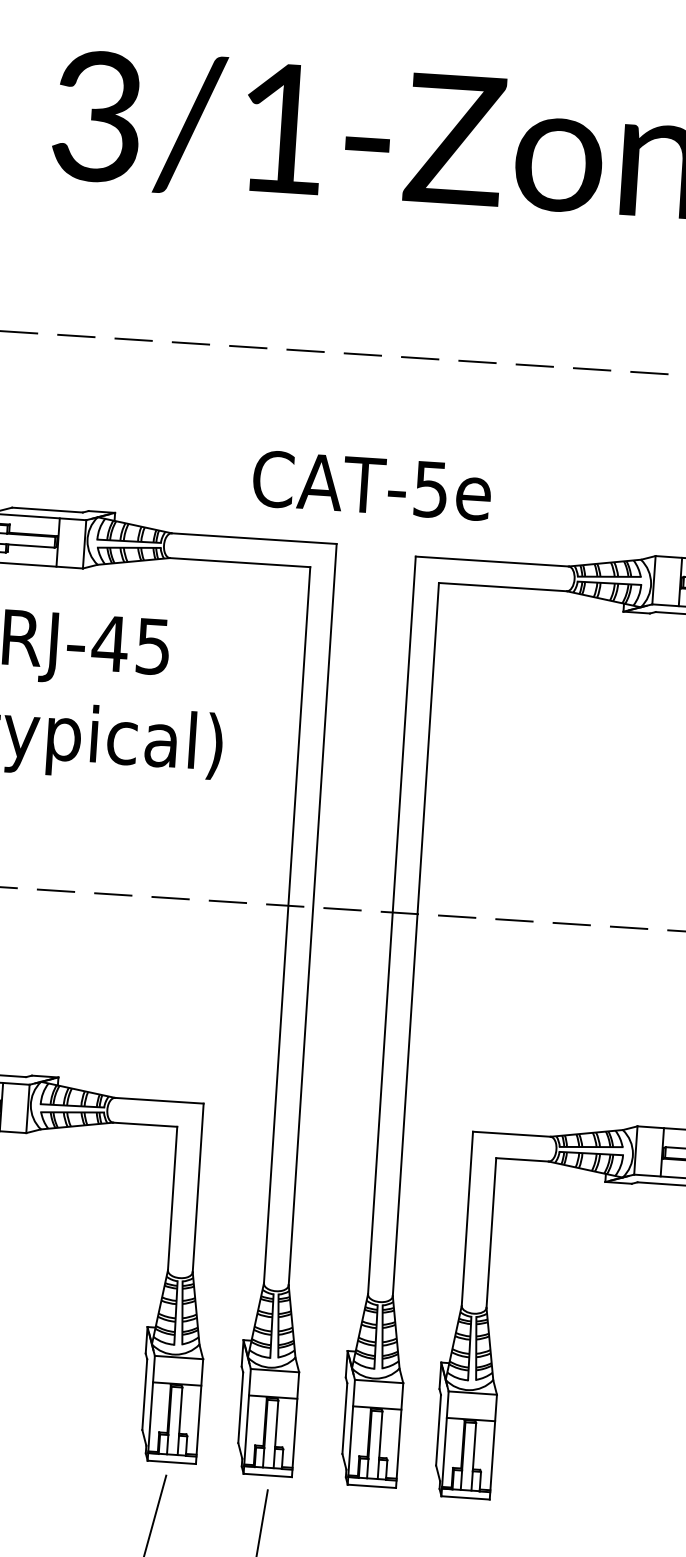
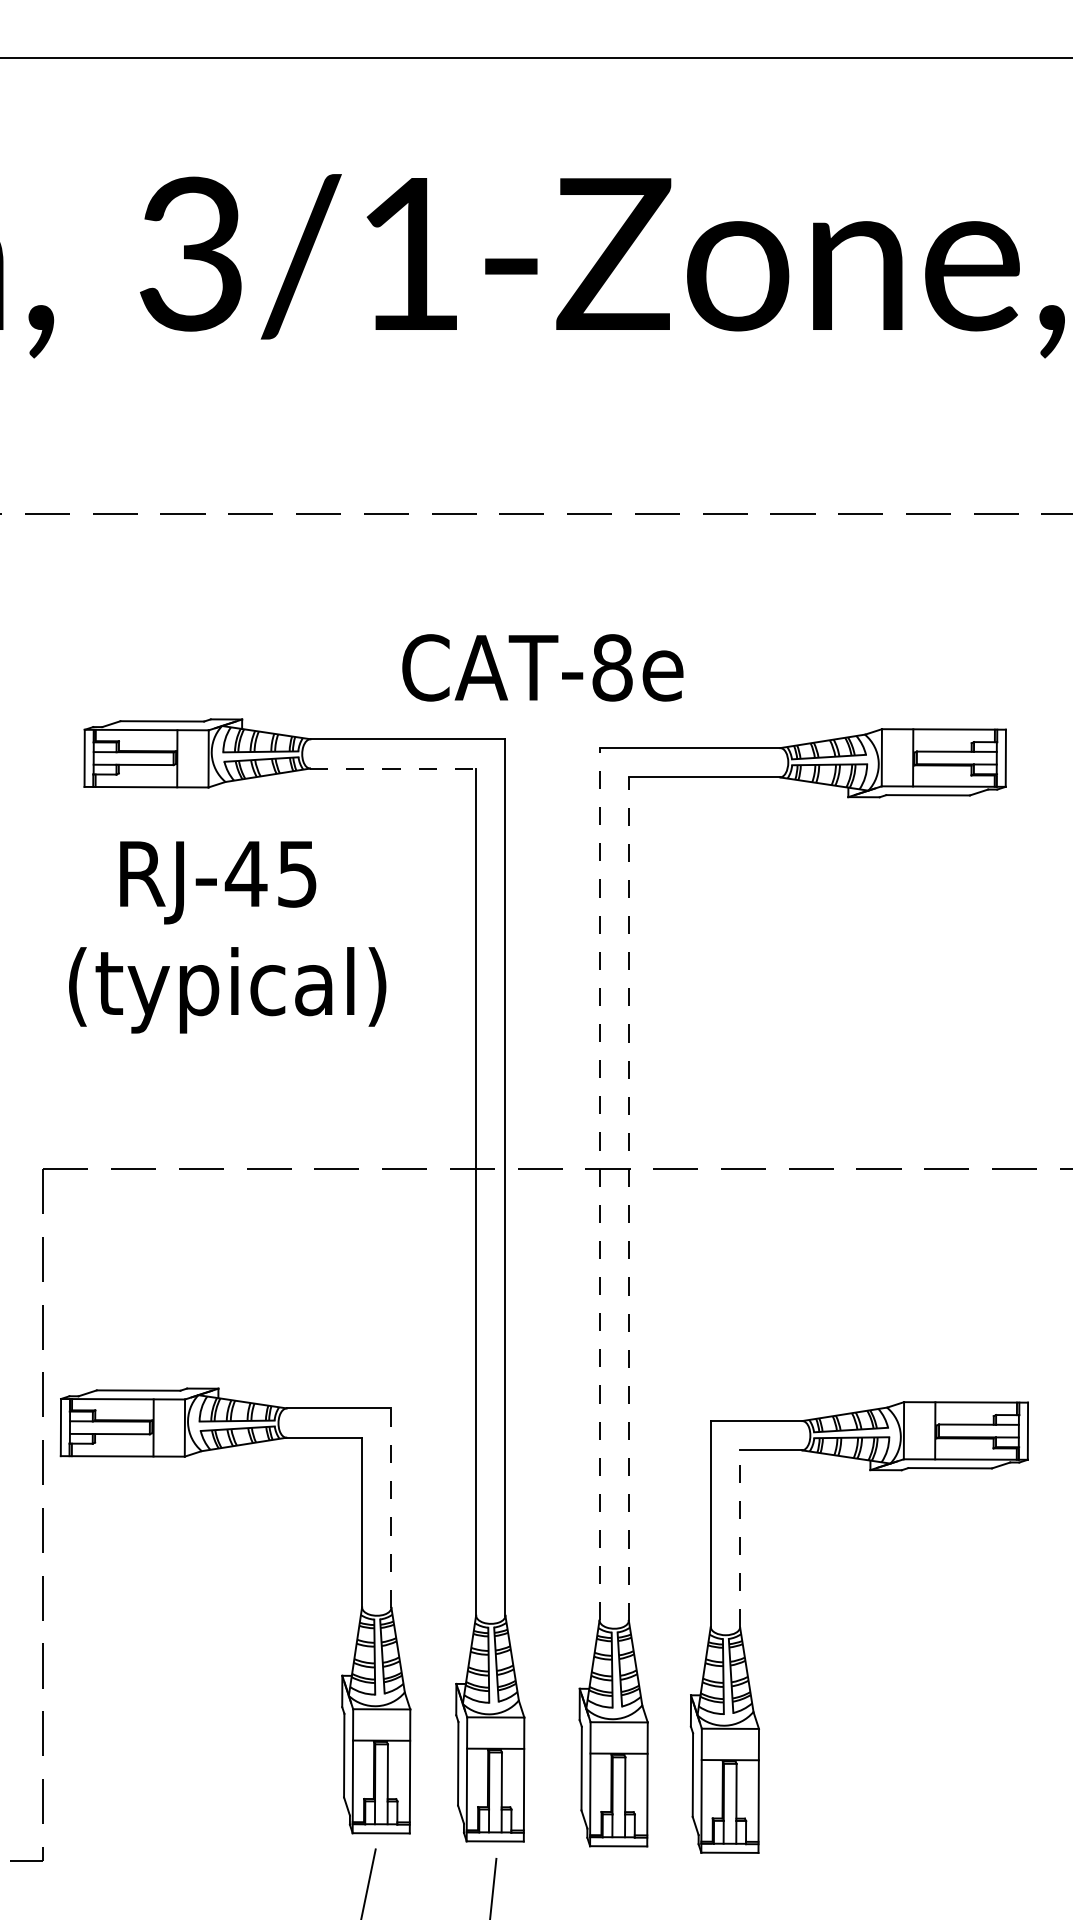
text: (431, 489) -> (612, 667), CAT-5e -> CAT-8e
line: (240, 562) -> (393, 768), solid -> dashed
line: (391, 924) -> (599, 1183), solid -> dashed
line: (415, 939) -> (628, 1199), solid -> dashed
line: (198, 1188) -> (391, 1508), solid -> dashed
line: (491, 1232) -> (740, 1538), solid -> dashed

